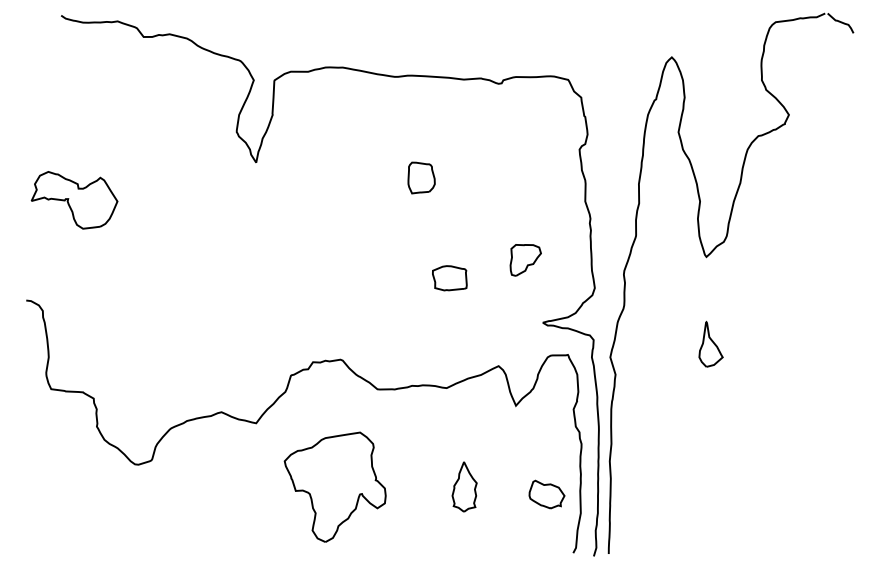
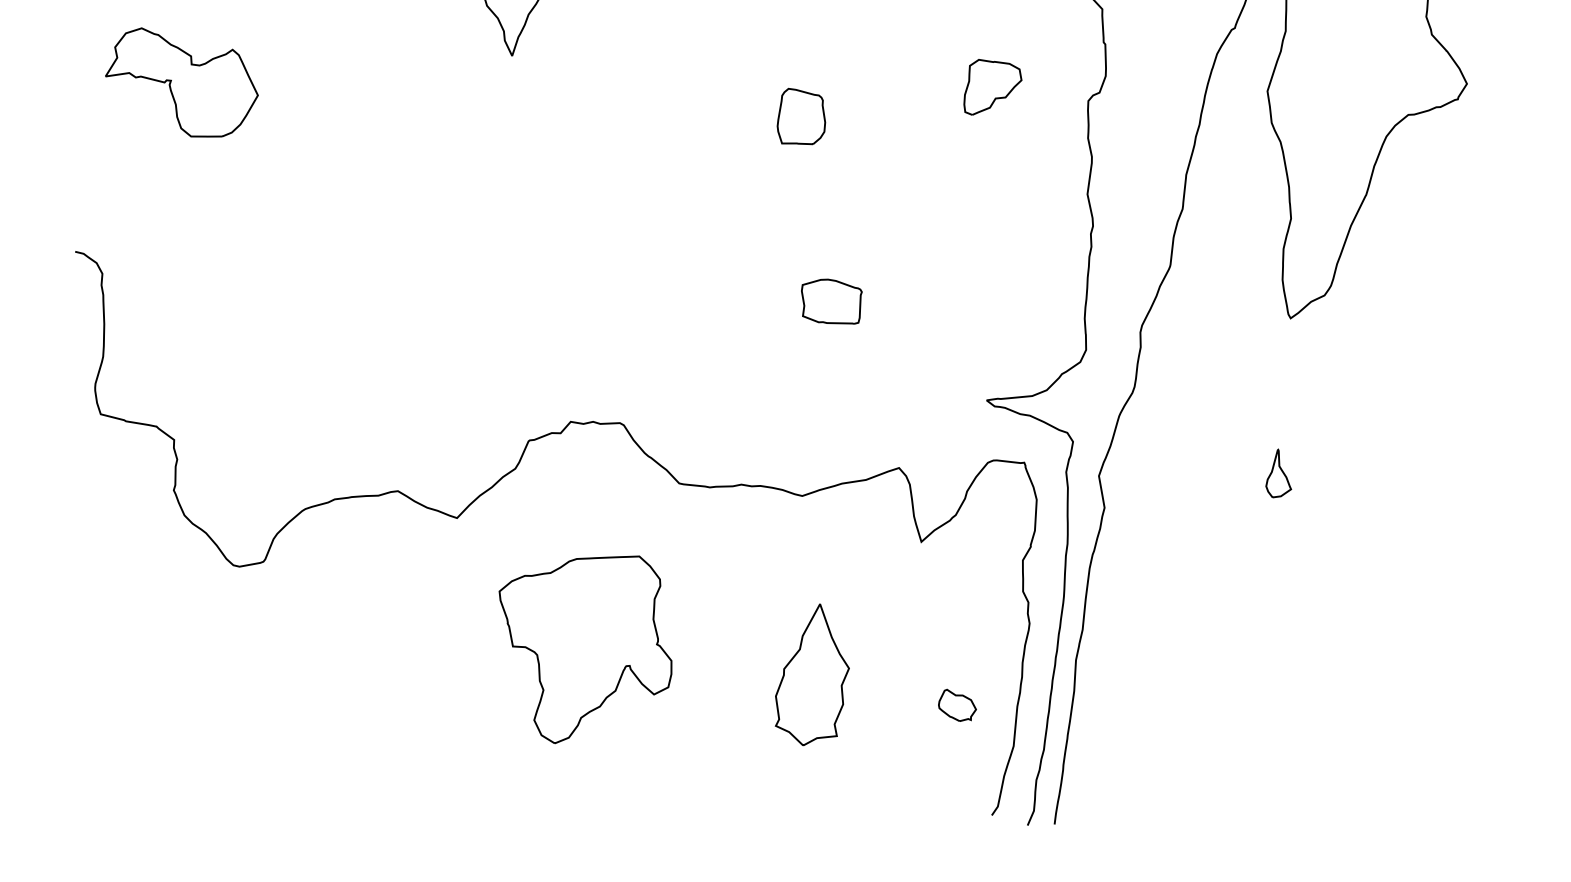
part: (525, 260) -> (992, 89), moved
part: (710, 343) -> (1279, 472), size x0.6
part: (464, 486) -> (813, 674), size x1.6
part: (546, 494) -> (956, 705), size x0.6

